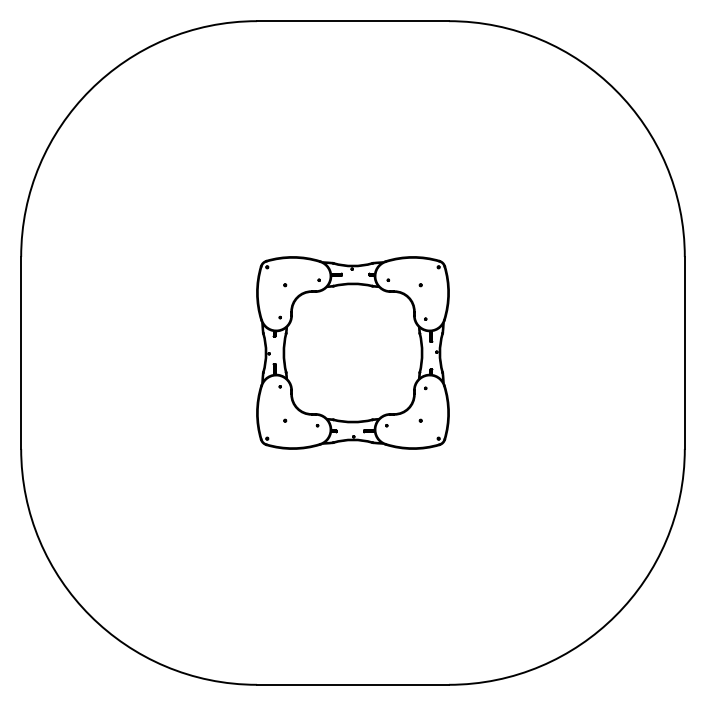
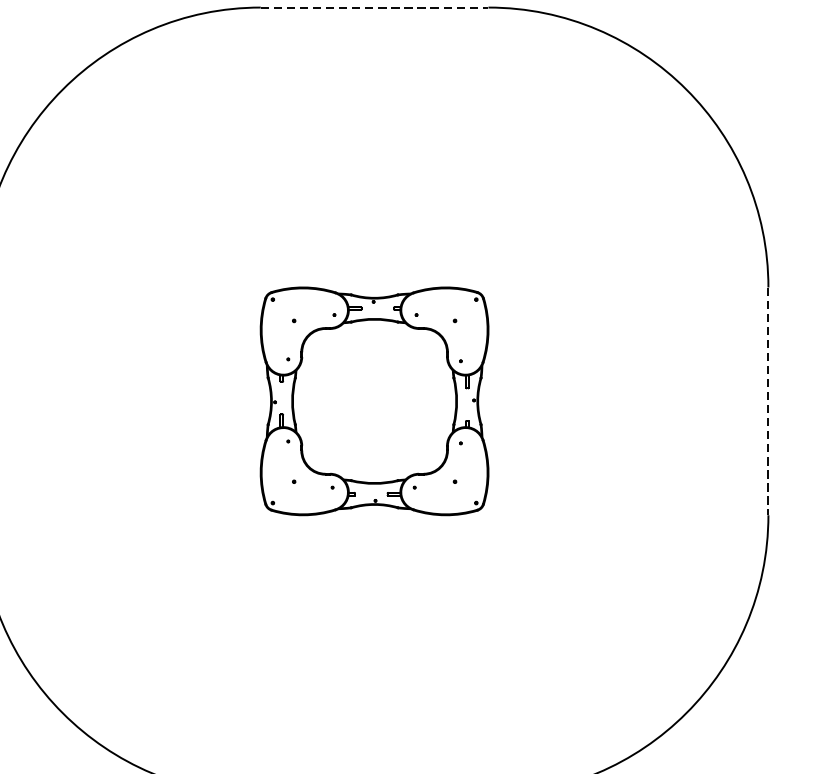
line: (353, 21) -> (375, 7), solid -> dashed
line: (684, 353) -> (768, 401), solid -> dashed

